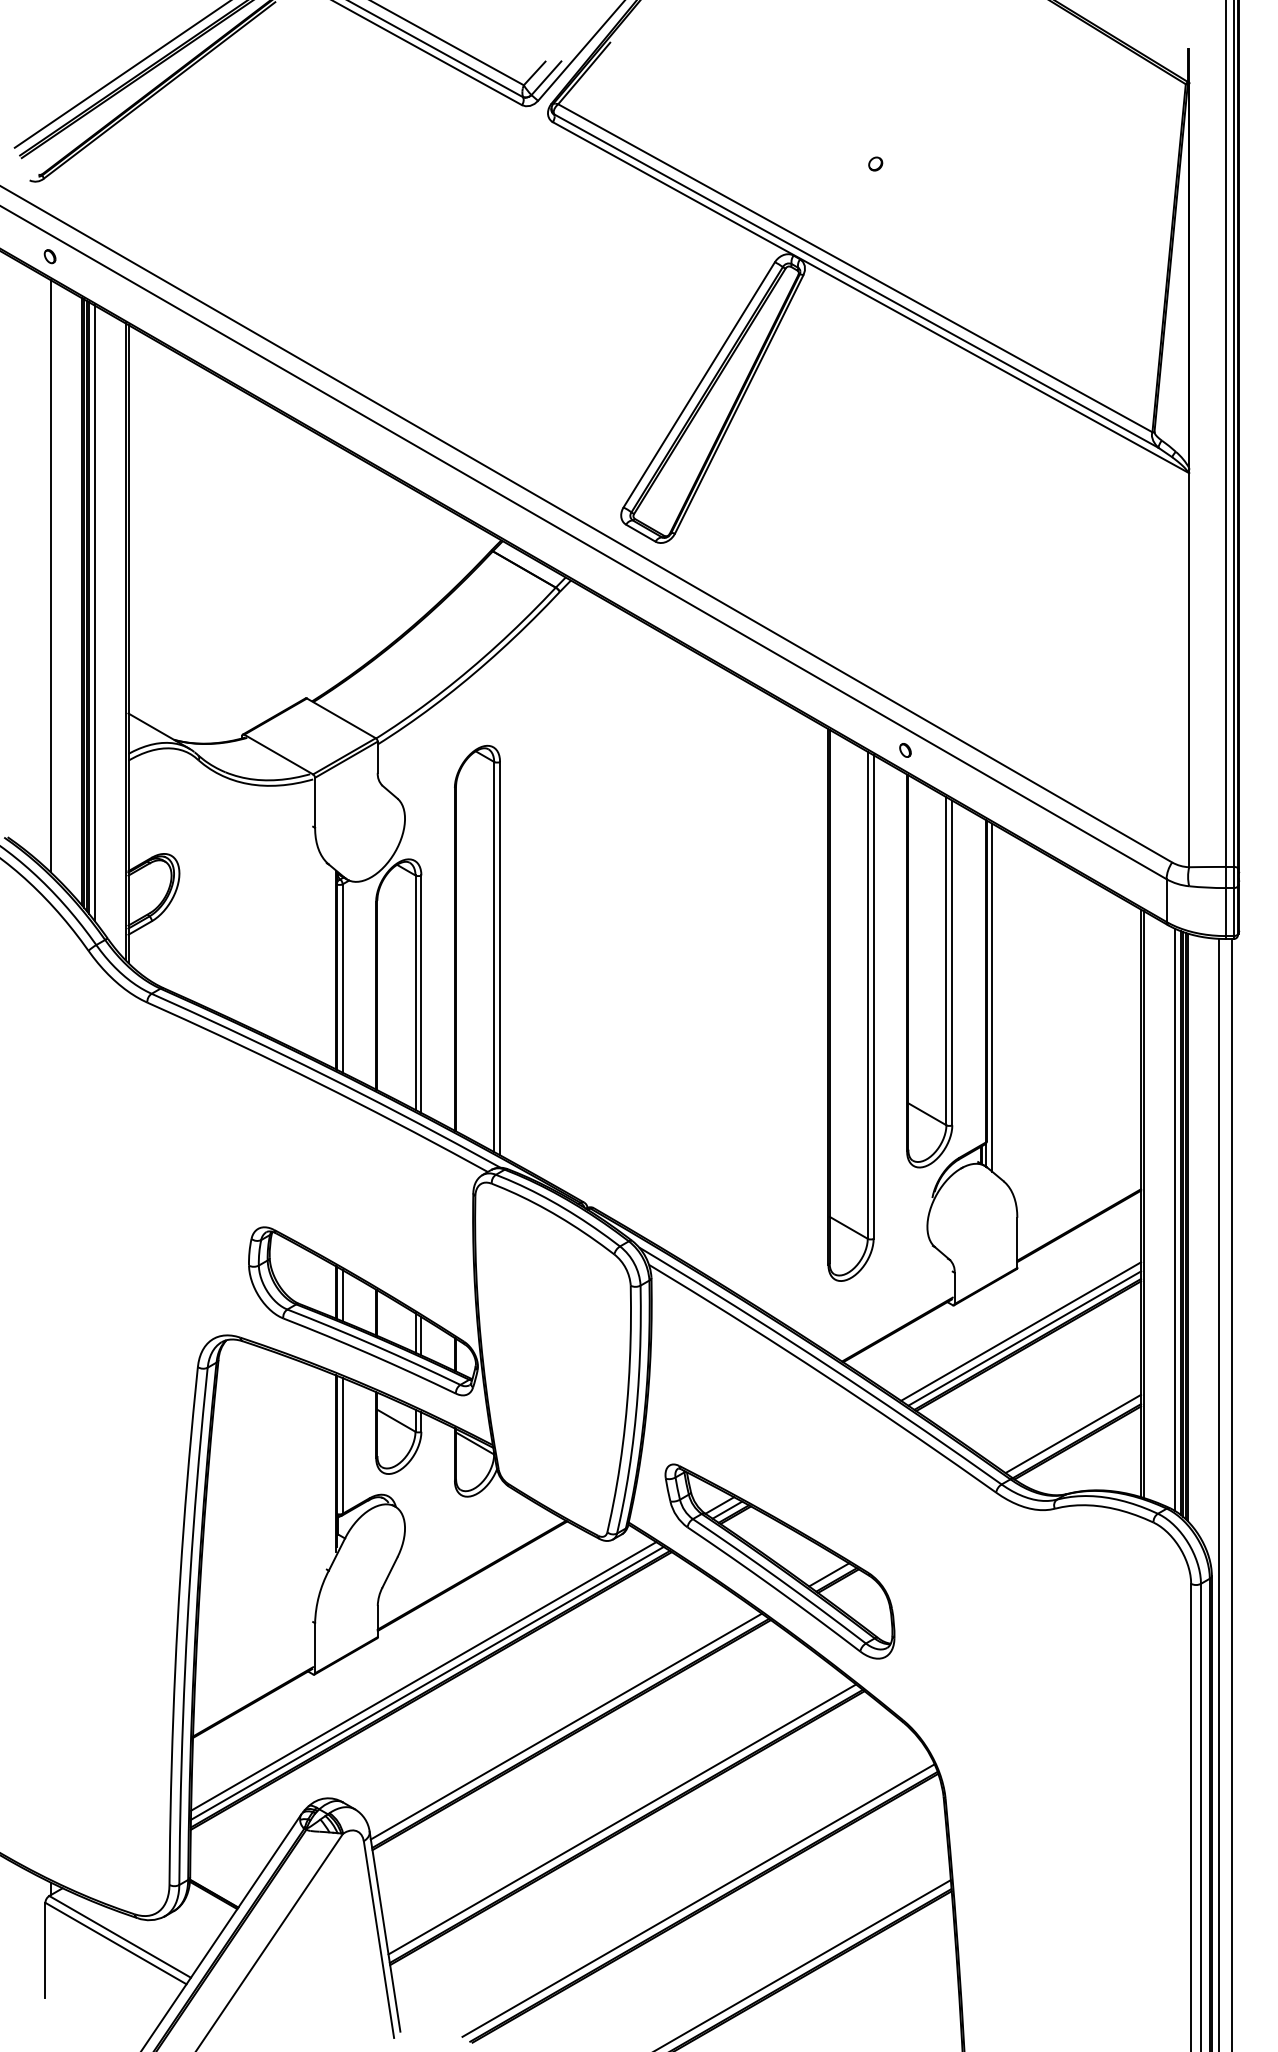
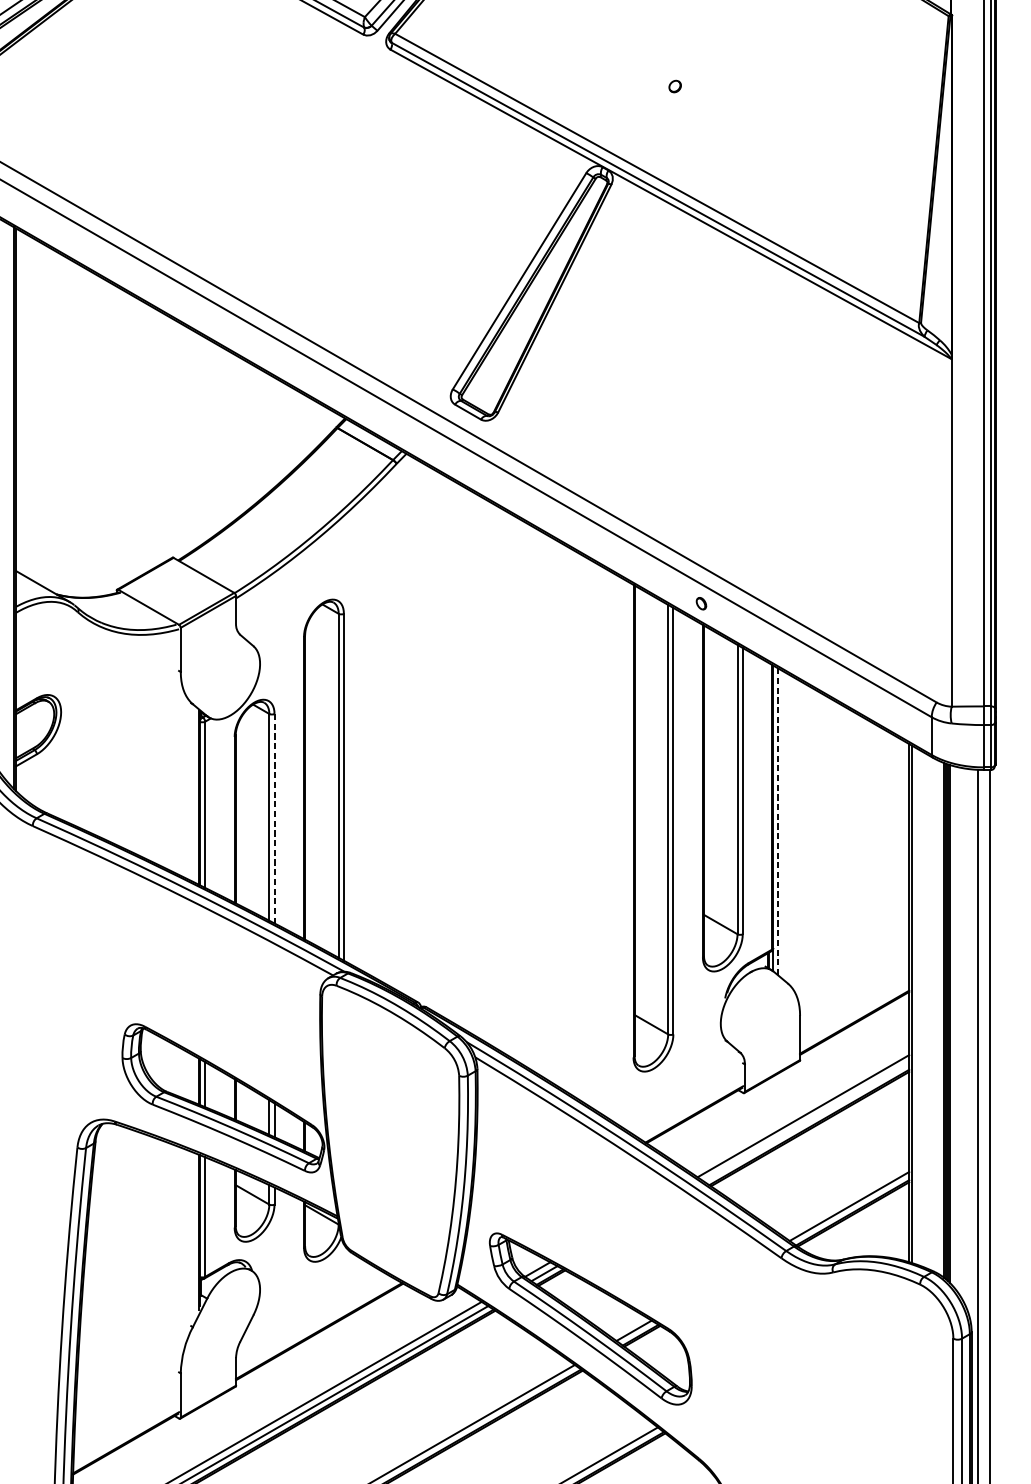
line: (421, 994) -> (274, 818), solid -> dashed
line: (992, 997) -> (778, 821), solid -> dashed
line: (1174, 1219) -> (938, 1017), removed
line: (1024, 1338) -> (806, 1122), removed

